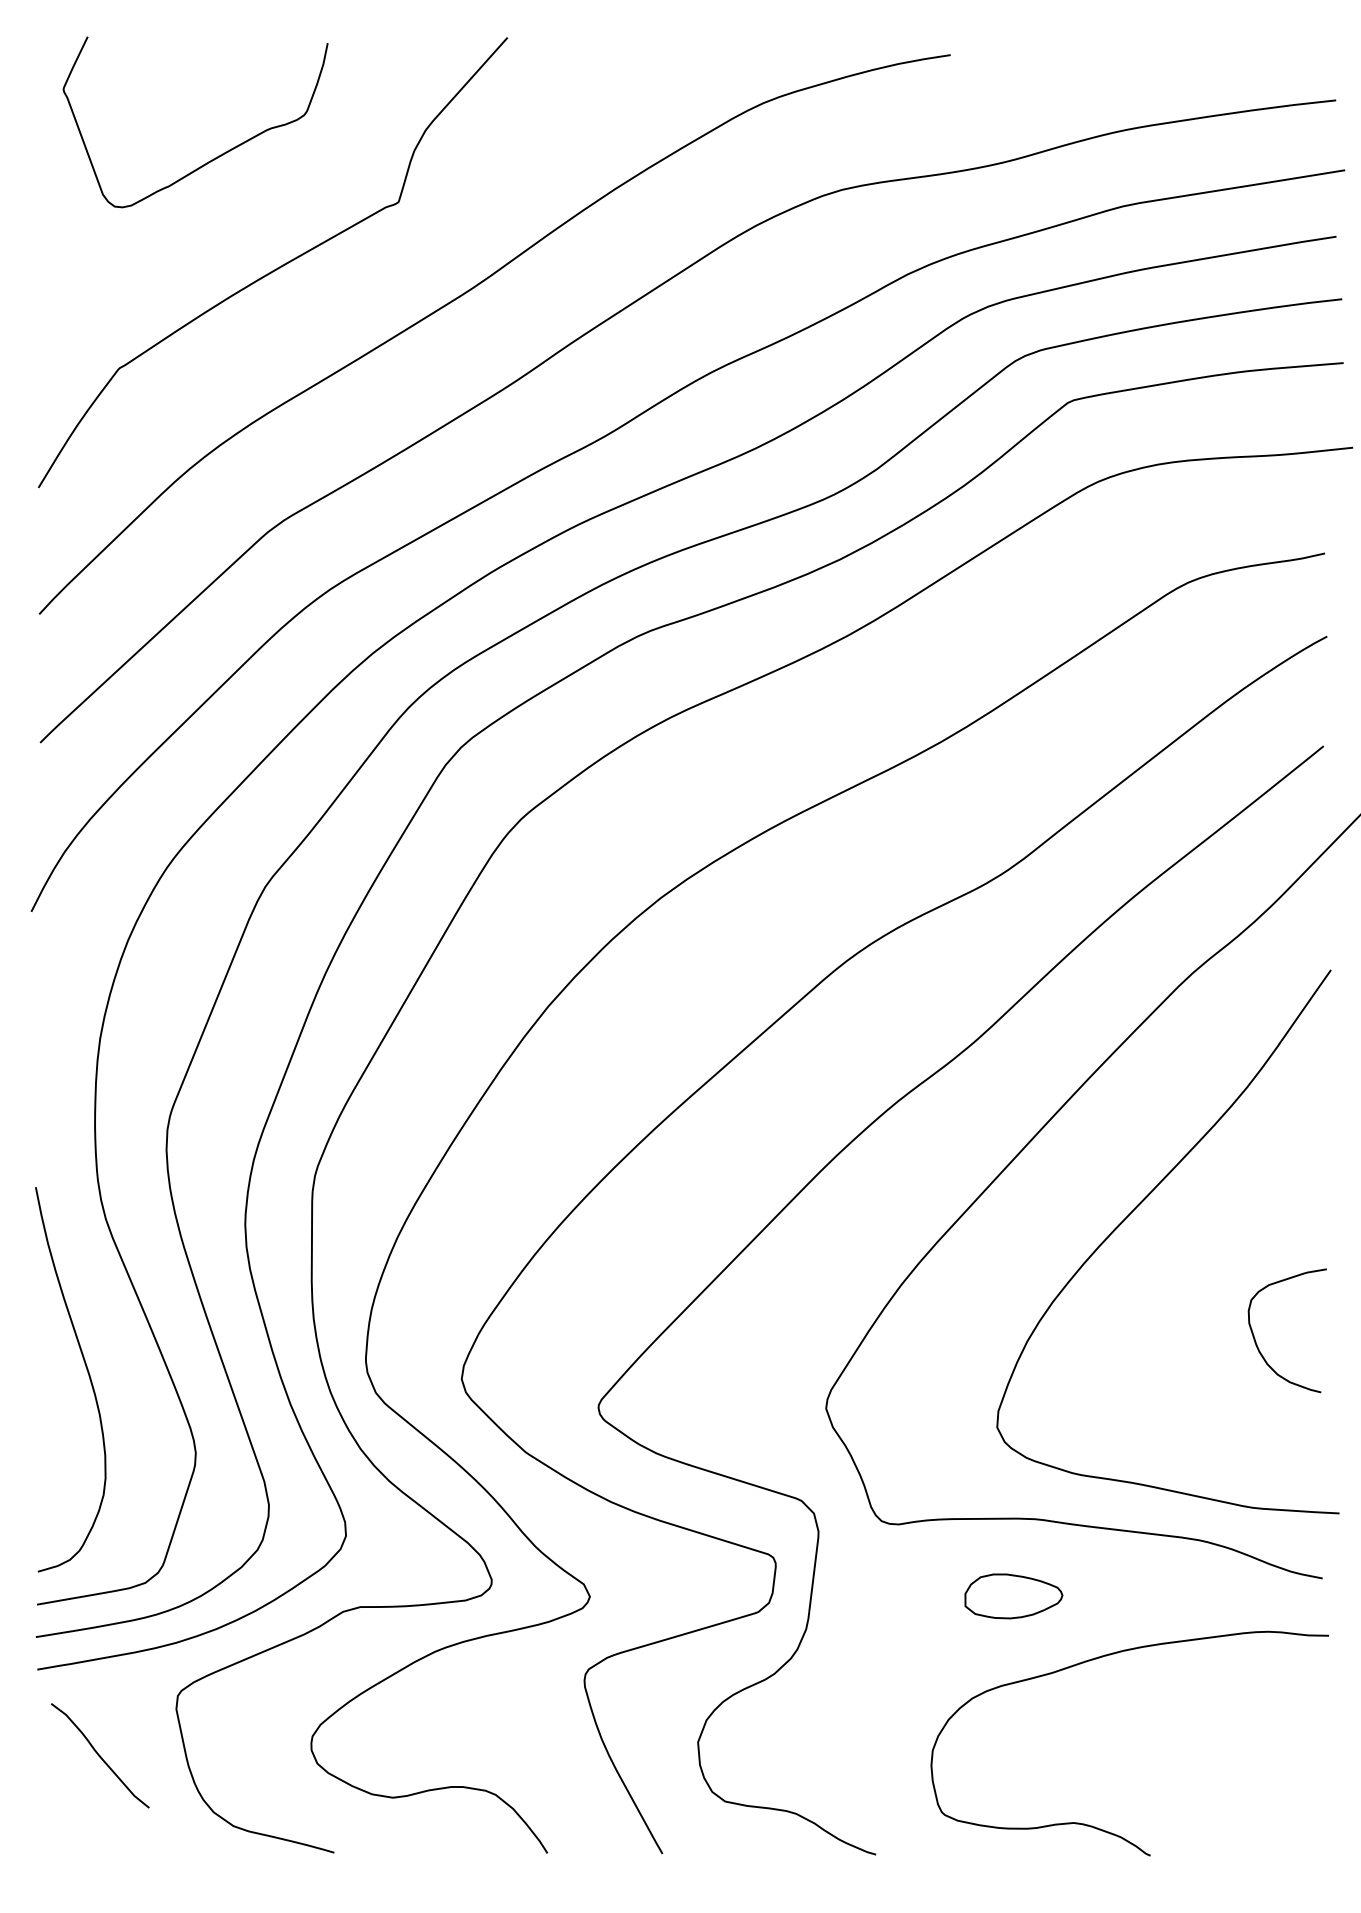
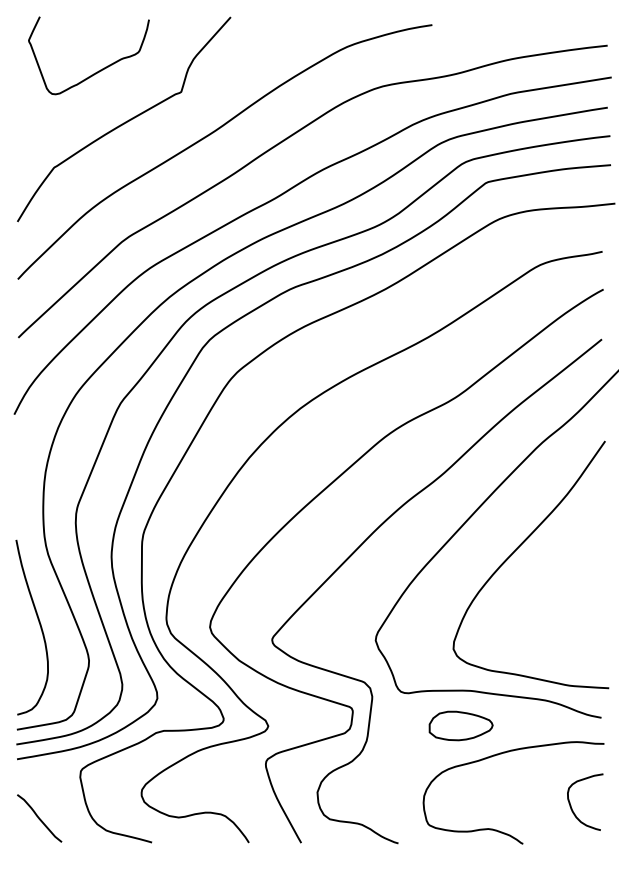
curve: (1256, 1338) -> (571, 805), moved
part: (1012, 1595) -> (460, 725), size x1.43
curve: (99, 1755) -> (39, 818), moved

